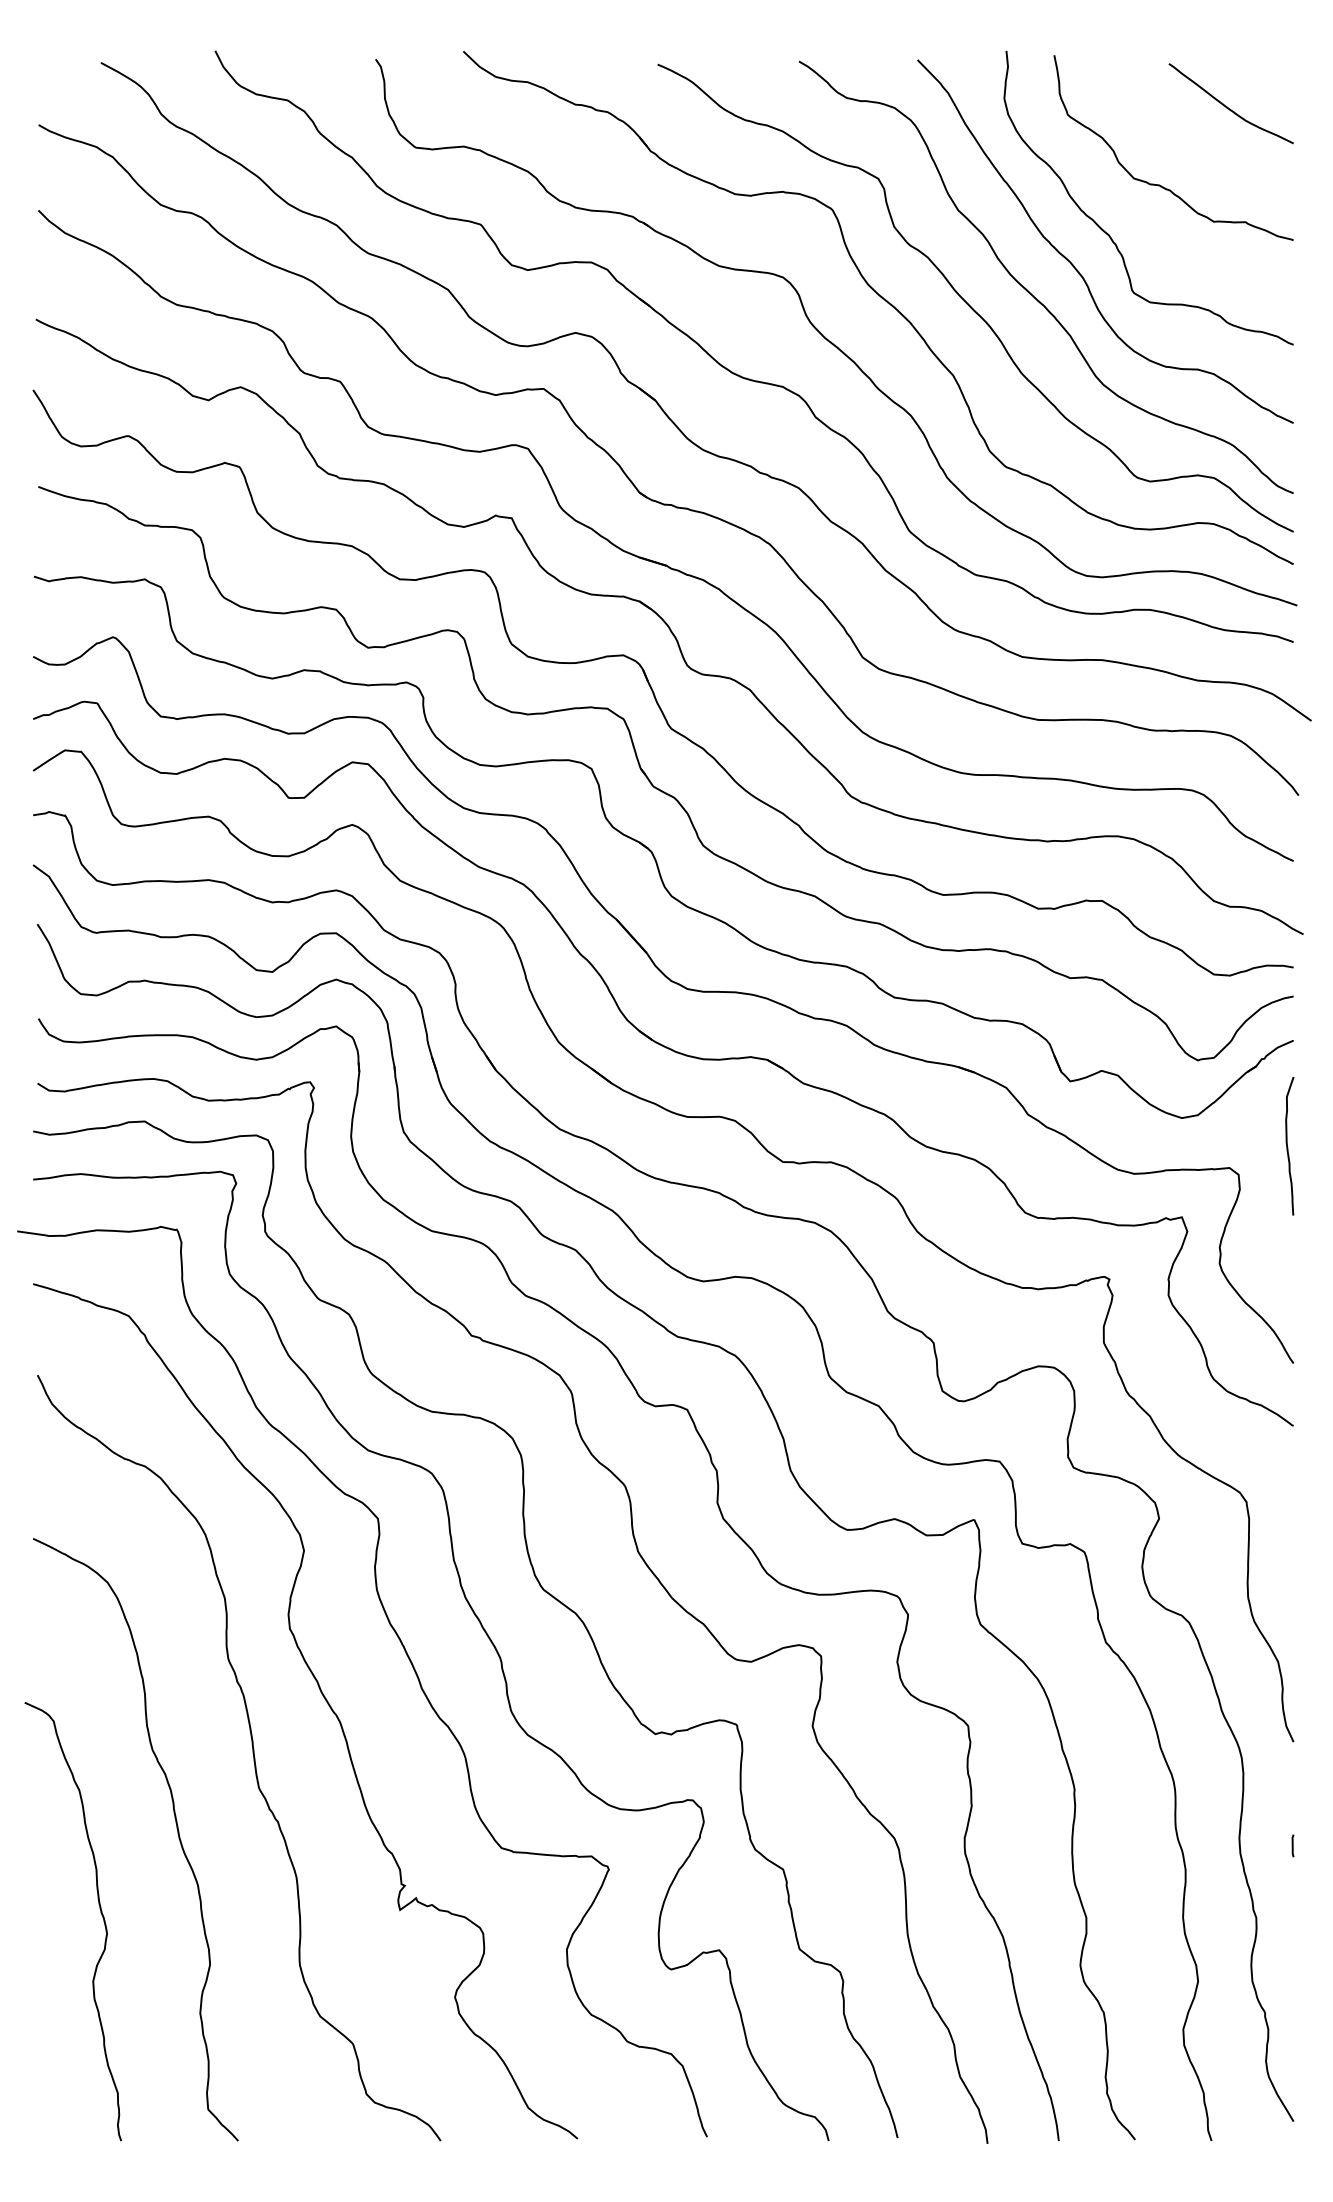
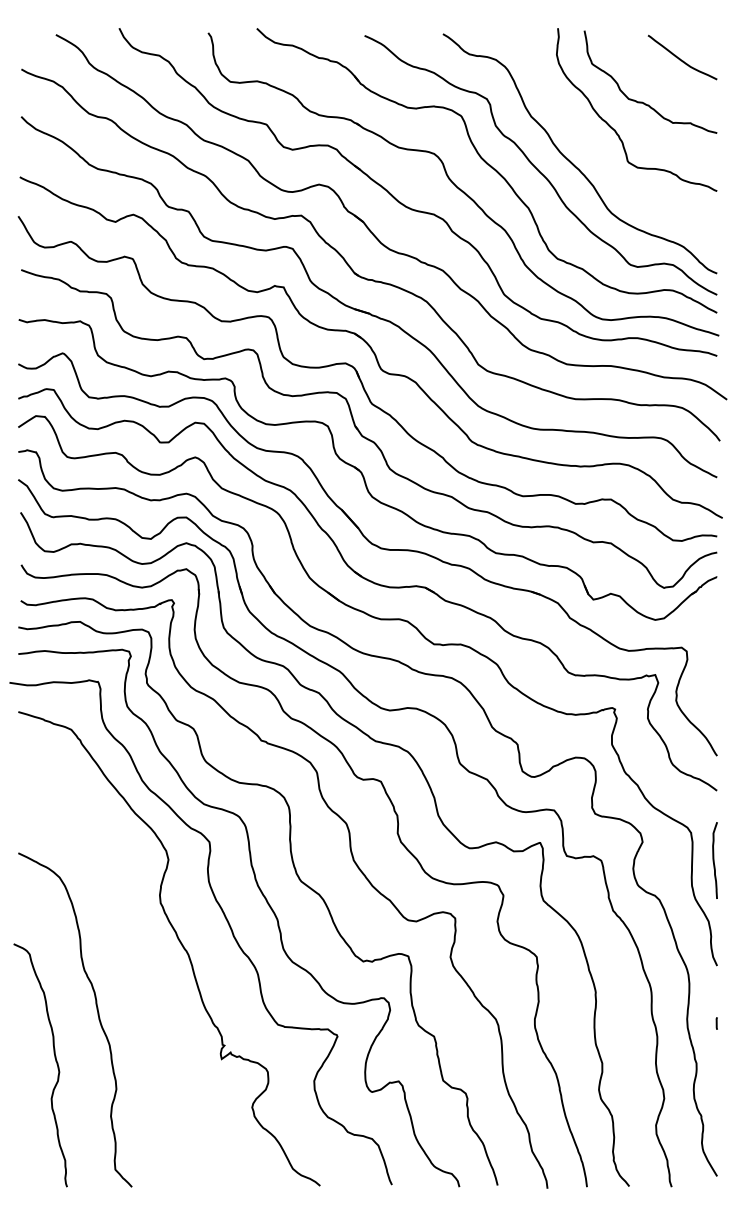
curve: (1077, 267) -> (597, 148), removed
curve: (1288, 1146) -> (714, 860), moved
curve: (251, 1755) -> (139, 973), removed

